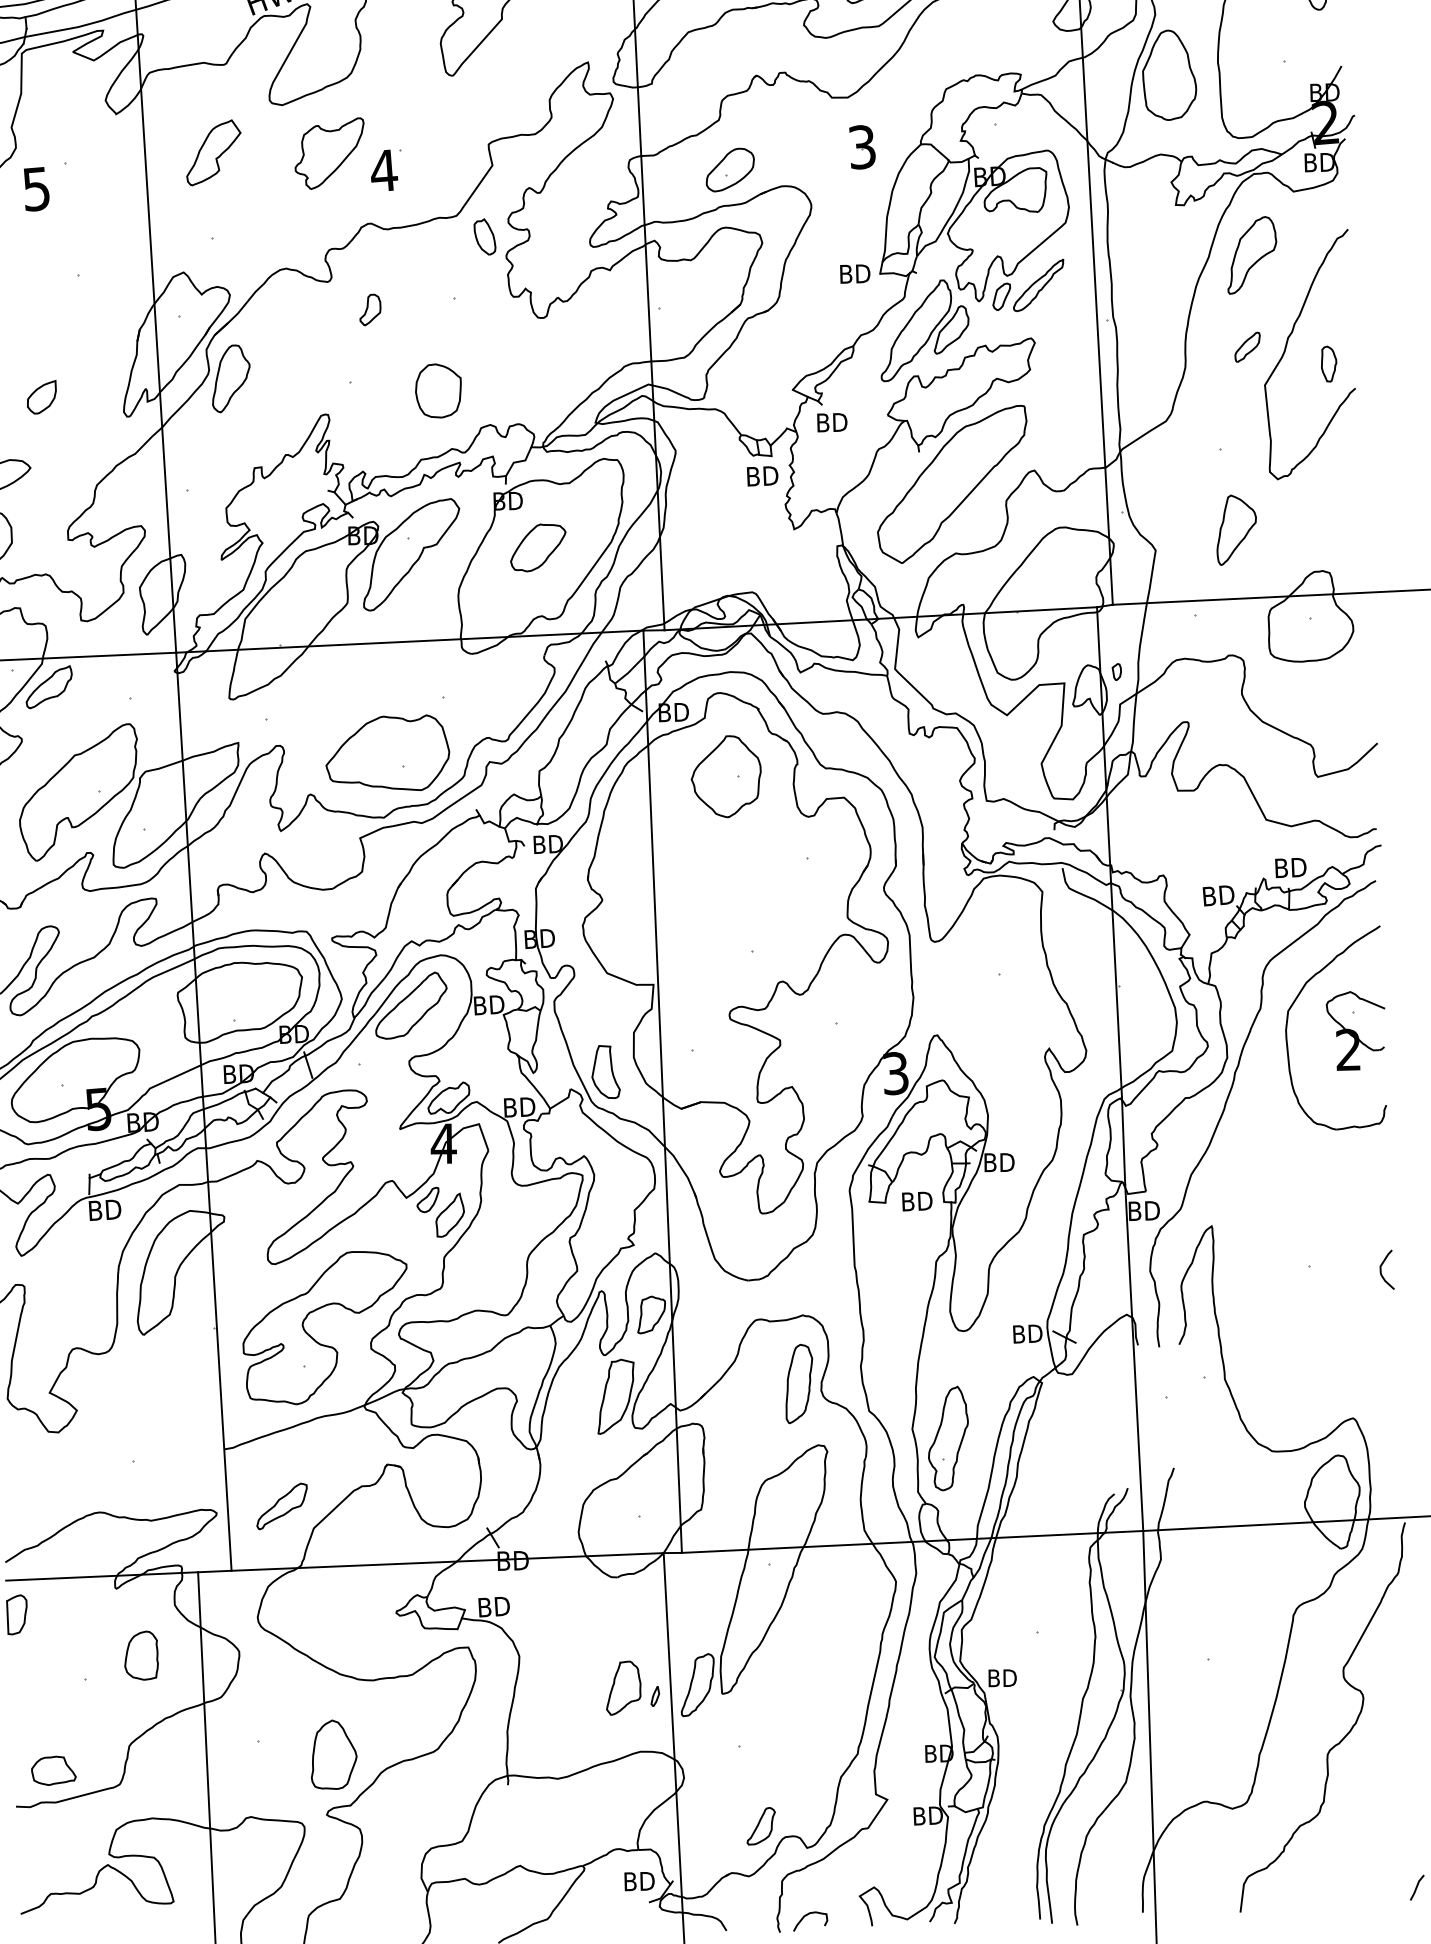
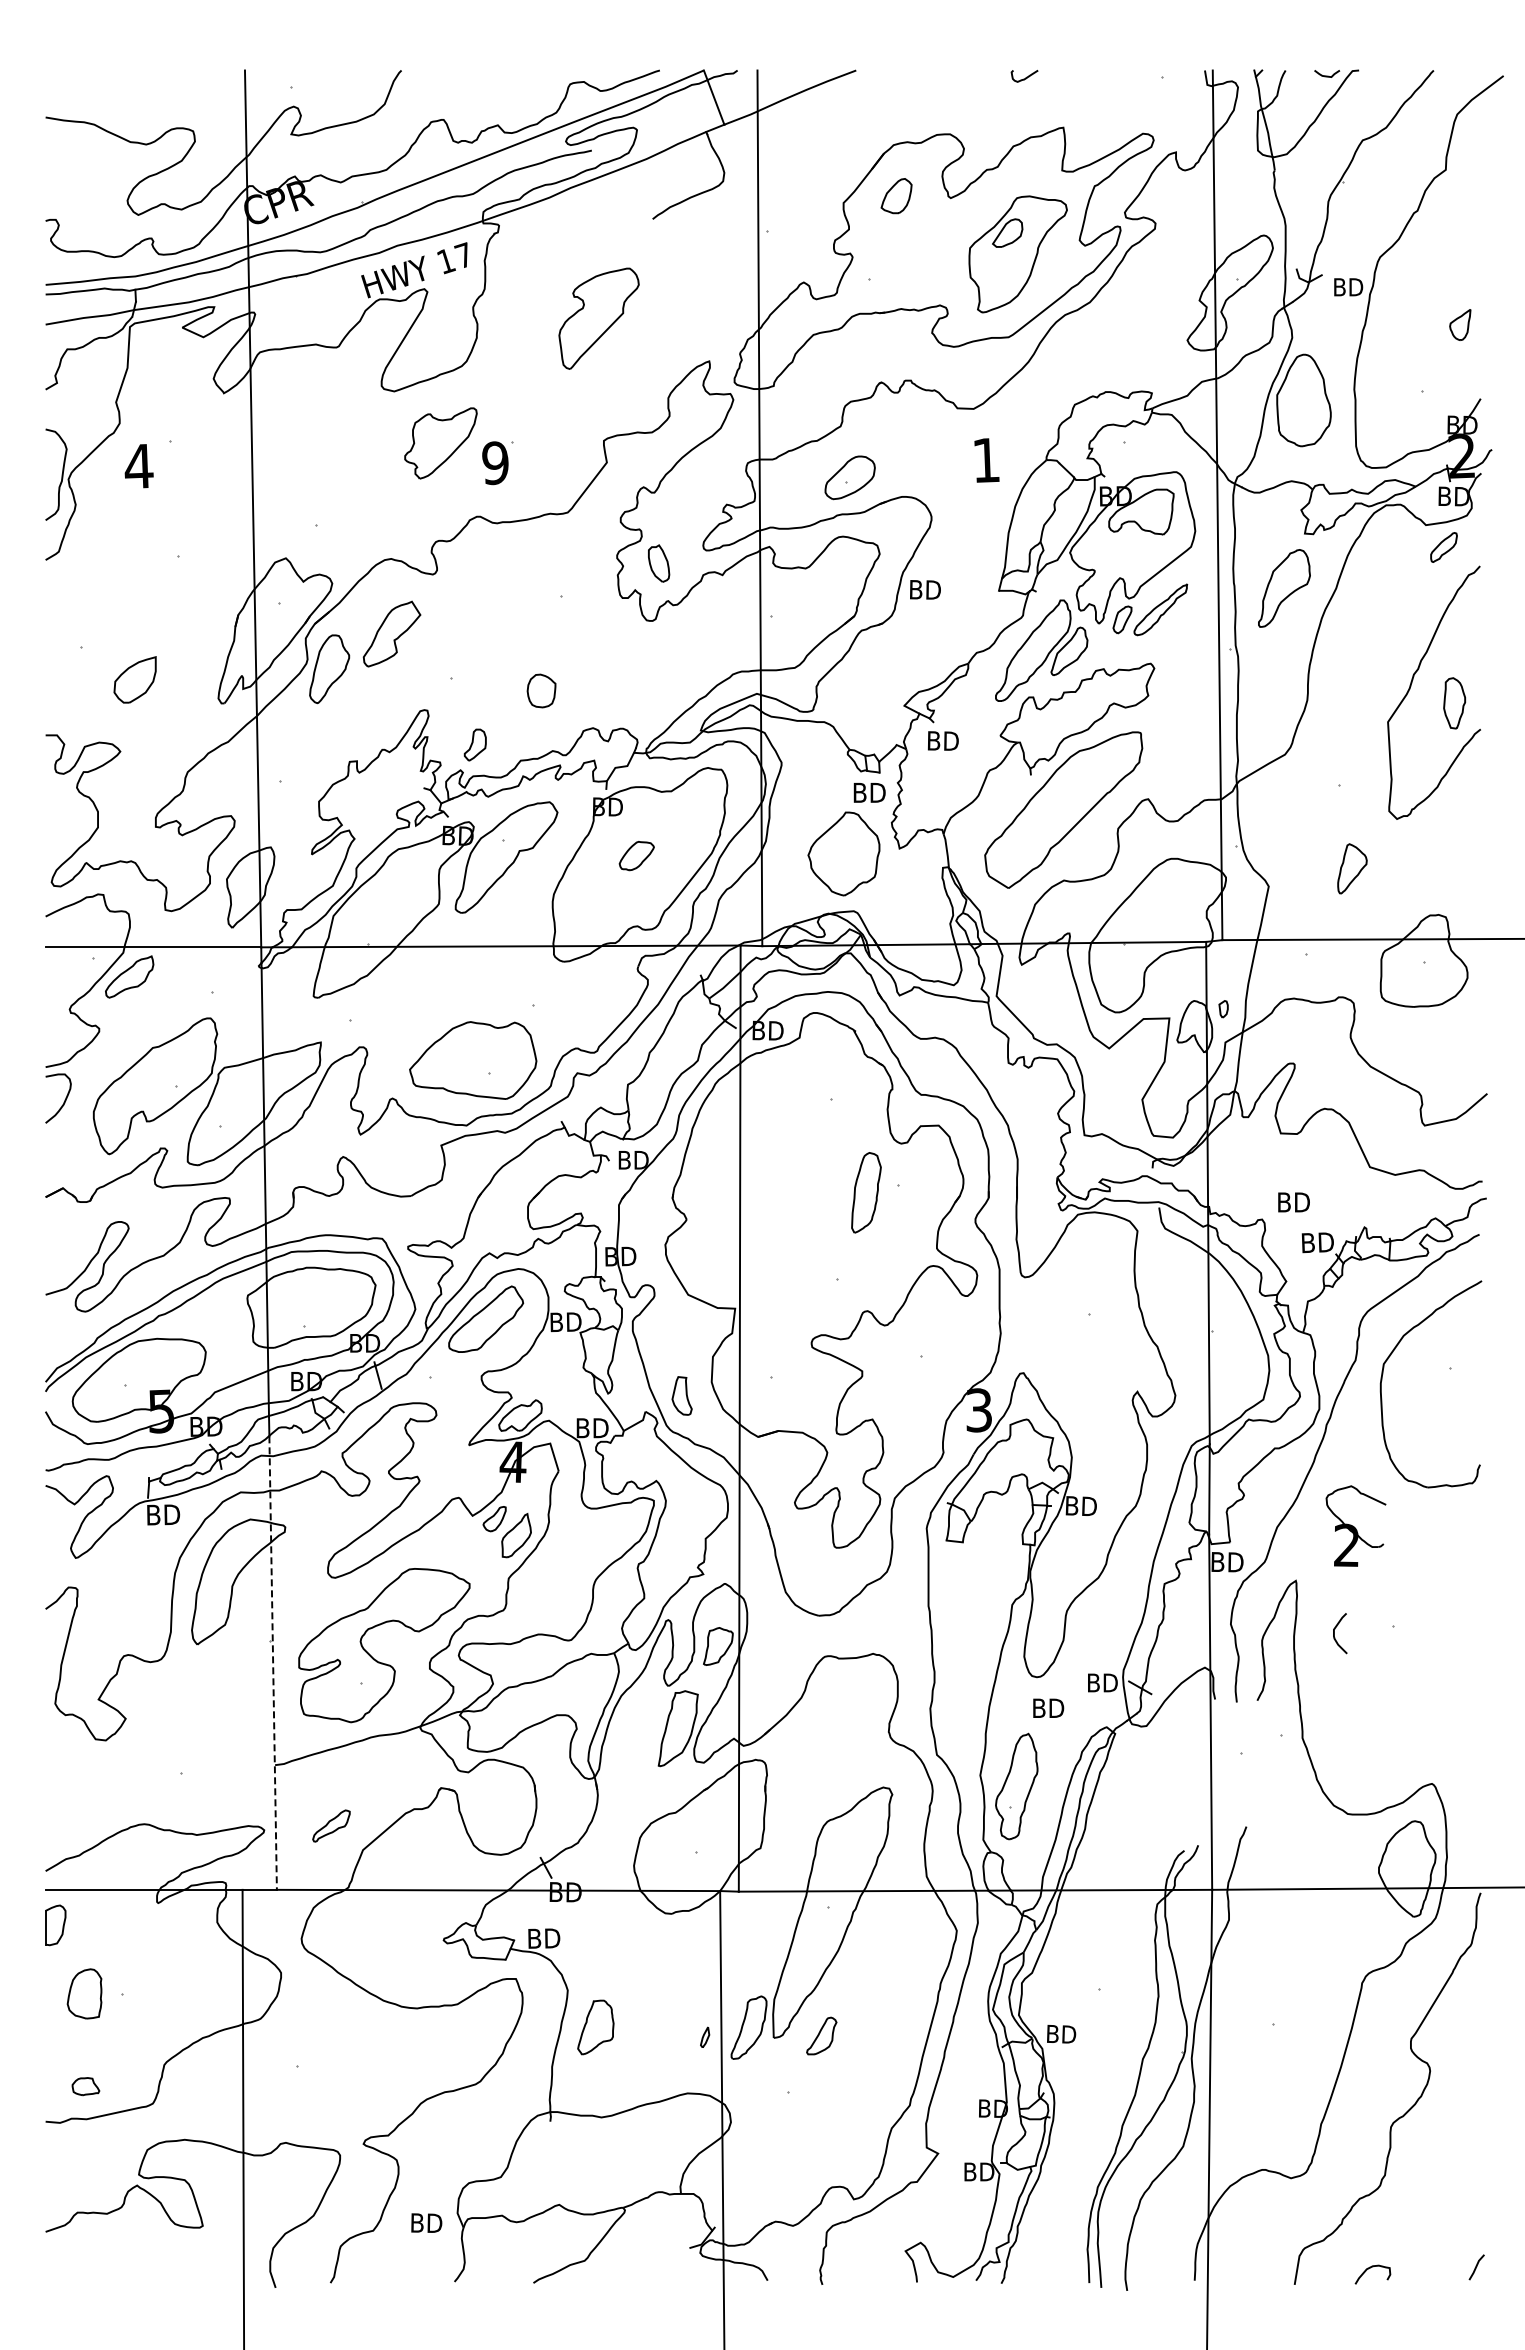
text: (862, 147) -> (986, 460), 3 -> 1
part: (213, 152) -> (391, 633), moved
text: (383, 171) -> (495, 463), 4 -> 9
text: (36, 189) -> (138, 466), 5 -> 4
part: (485, 237) -> (659, 563), moved
part: (1251, 255) -> (1284, 588), moved
text: (855, 273) -> (925, 589), moved
part: (369, 309) -> (474, 744), moved
part: (1247, 347) -> (1443, 547), moved
part: (1328, 364) -> (1454, 703), size x1.4
part: (438, 390) -> (541, 690), size x0.6
part: (41, 397) -> (134, 679), size x1.4
part: (1236, 529) -> (1352, 868), size x0.7
part: (538, 547) -> (636, 855), size x0.6
part: (725, 776) -> (843, 853), moved
text: (1290, 867) -> (1293, 1202), moved
part: (1356, 1030) -> (1355, 1525), moved
part: (604, 1071) -> (681, 1395), size x0.7
text: (917, 1200) -> (1048, 1707), moved
curve: (1381, 1270) -> (1334, 1633), moved
line: (218, 1350) -> (273, 1663), solid -> dashed
part: (799, 1383) -> (866, 1192), moved
part: (282, 1505) -> (331, 1825), size x0.7
part: (141, 1655) -> (84, 1993), moved
part: (623, 1688) -> (595, 2027), moved
part: (332, 1754) -> (372, 2082), removed
part: (53, 1770) -> (85, 2086), size x0.6
part: (760, 1825) -> (821, 2035), moved
text: (639, 1880) -> (426, 2222), moved
curve: (807, 1915) -> (1370, 2268), moved

